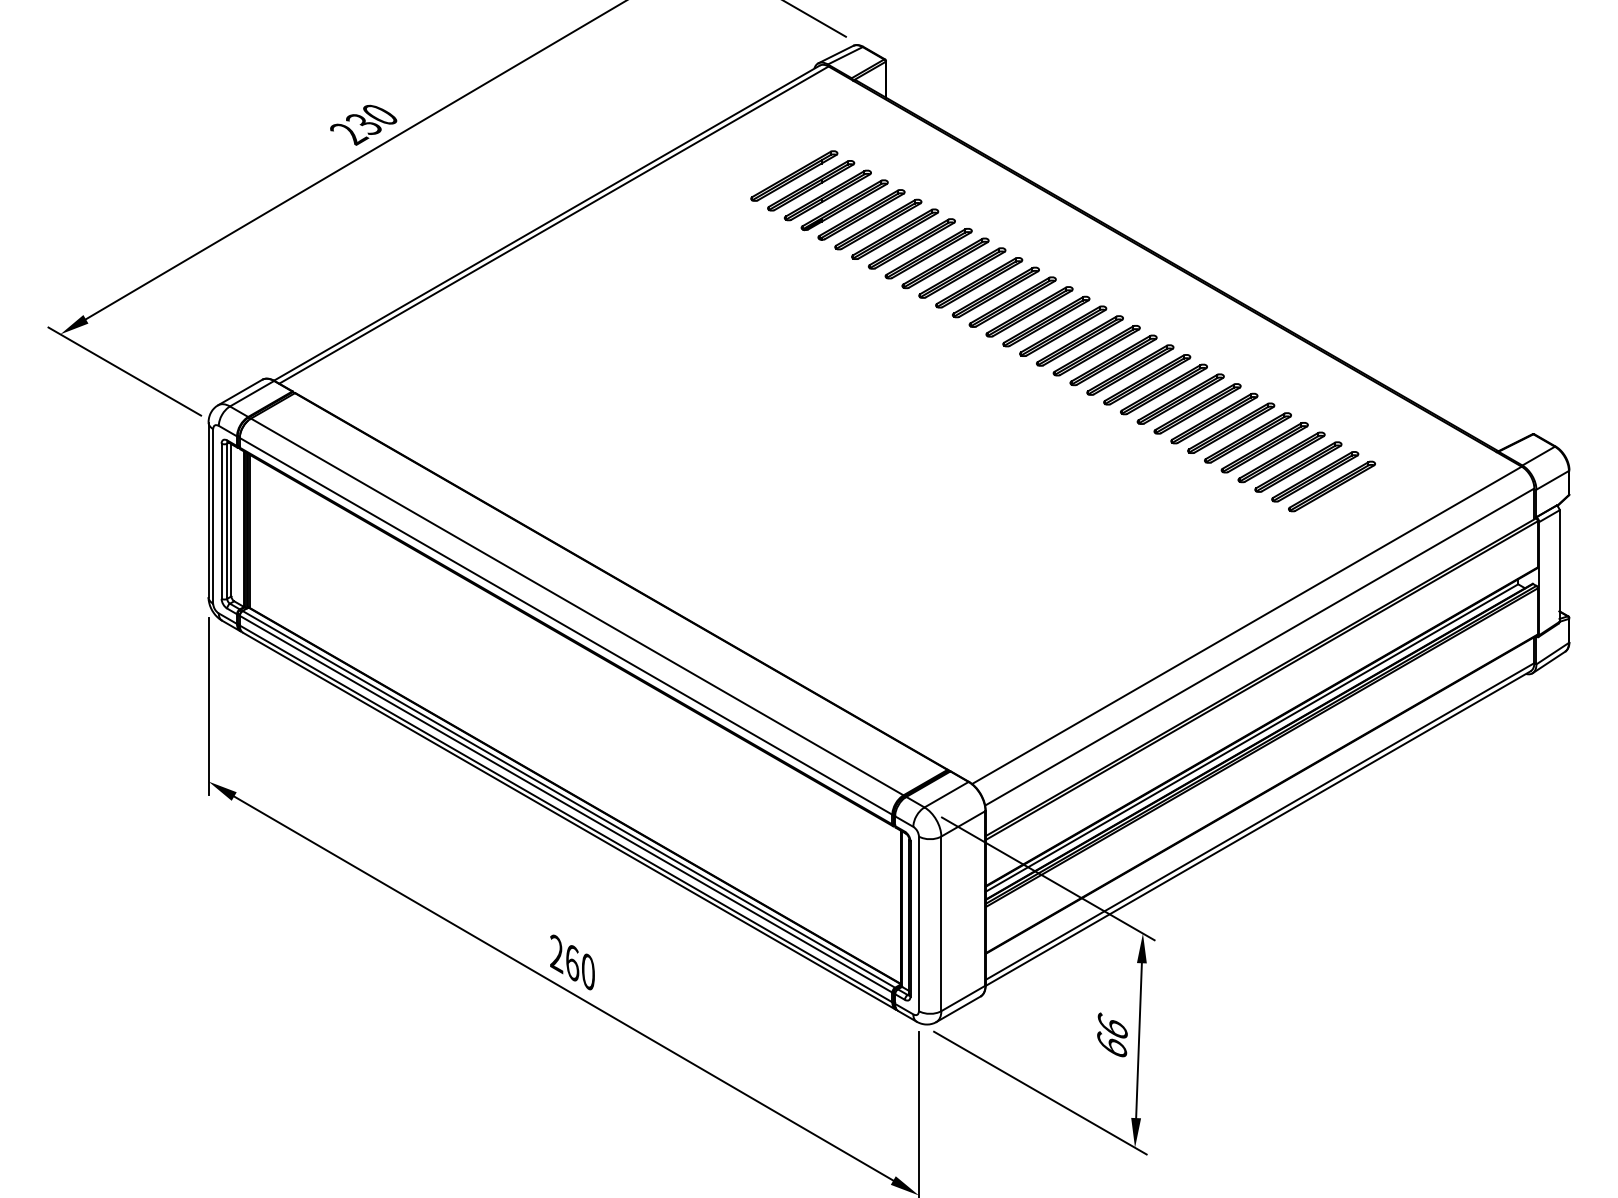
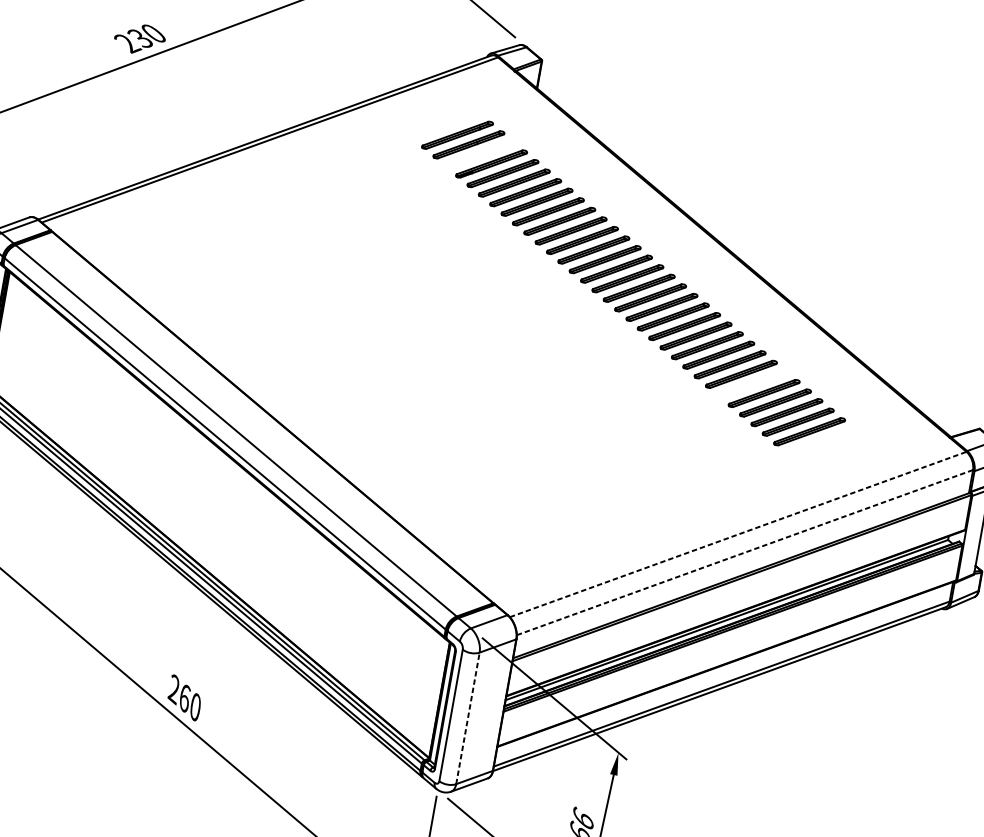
part: (827, 195) -> (479, 154), removed
part: (1231, 427) -> (753, 383), removed
part: (1331, 486) -> (820, 441), removed
line: (1247, 625) -> (738, 534), solid -> dashed
line: (1260, 646) -> (745, 552), solid -> dashed
line: (941, 923) -> (468, 718), solid -> dashed

